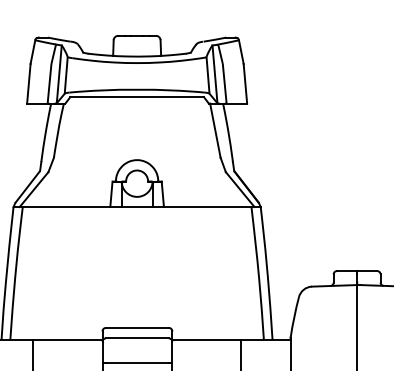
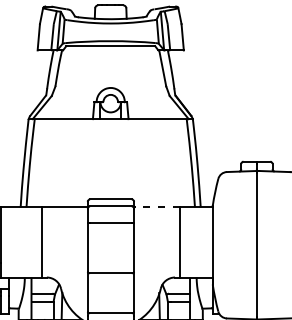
line: (207, 340) -> (157, 207), solid -> dashed

